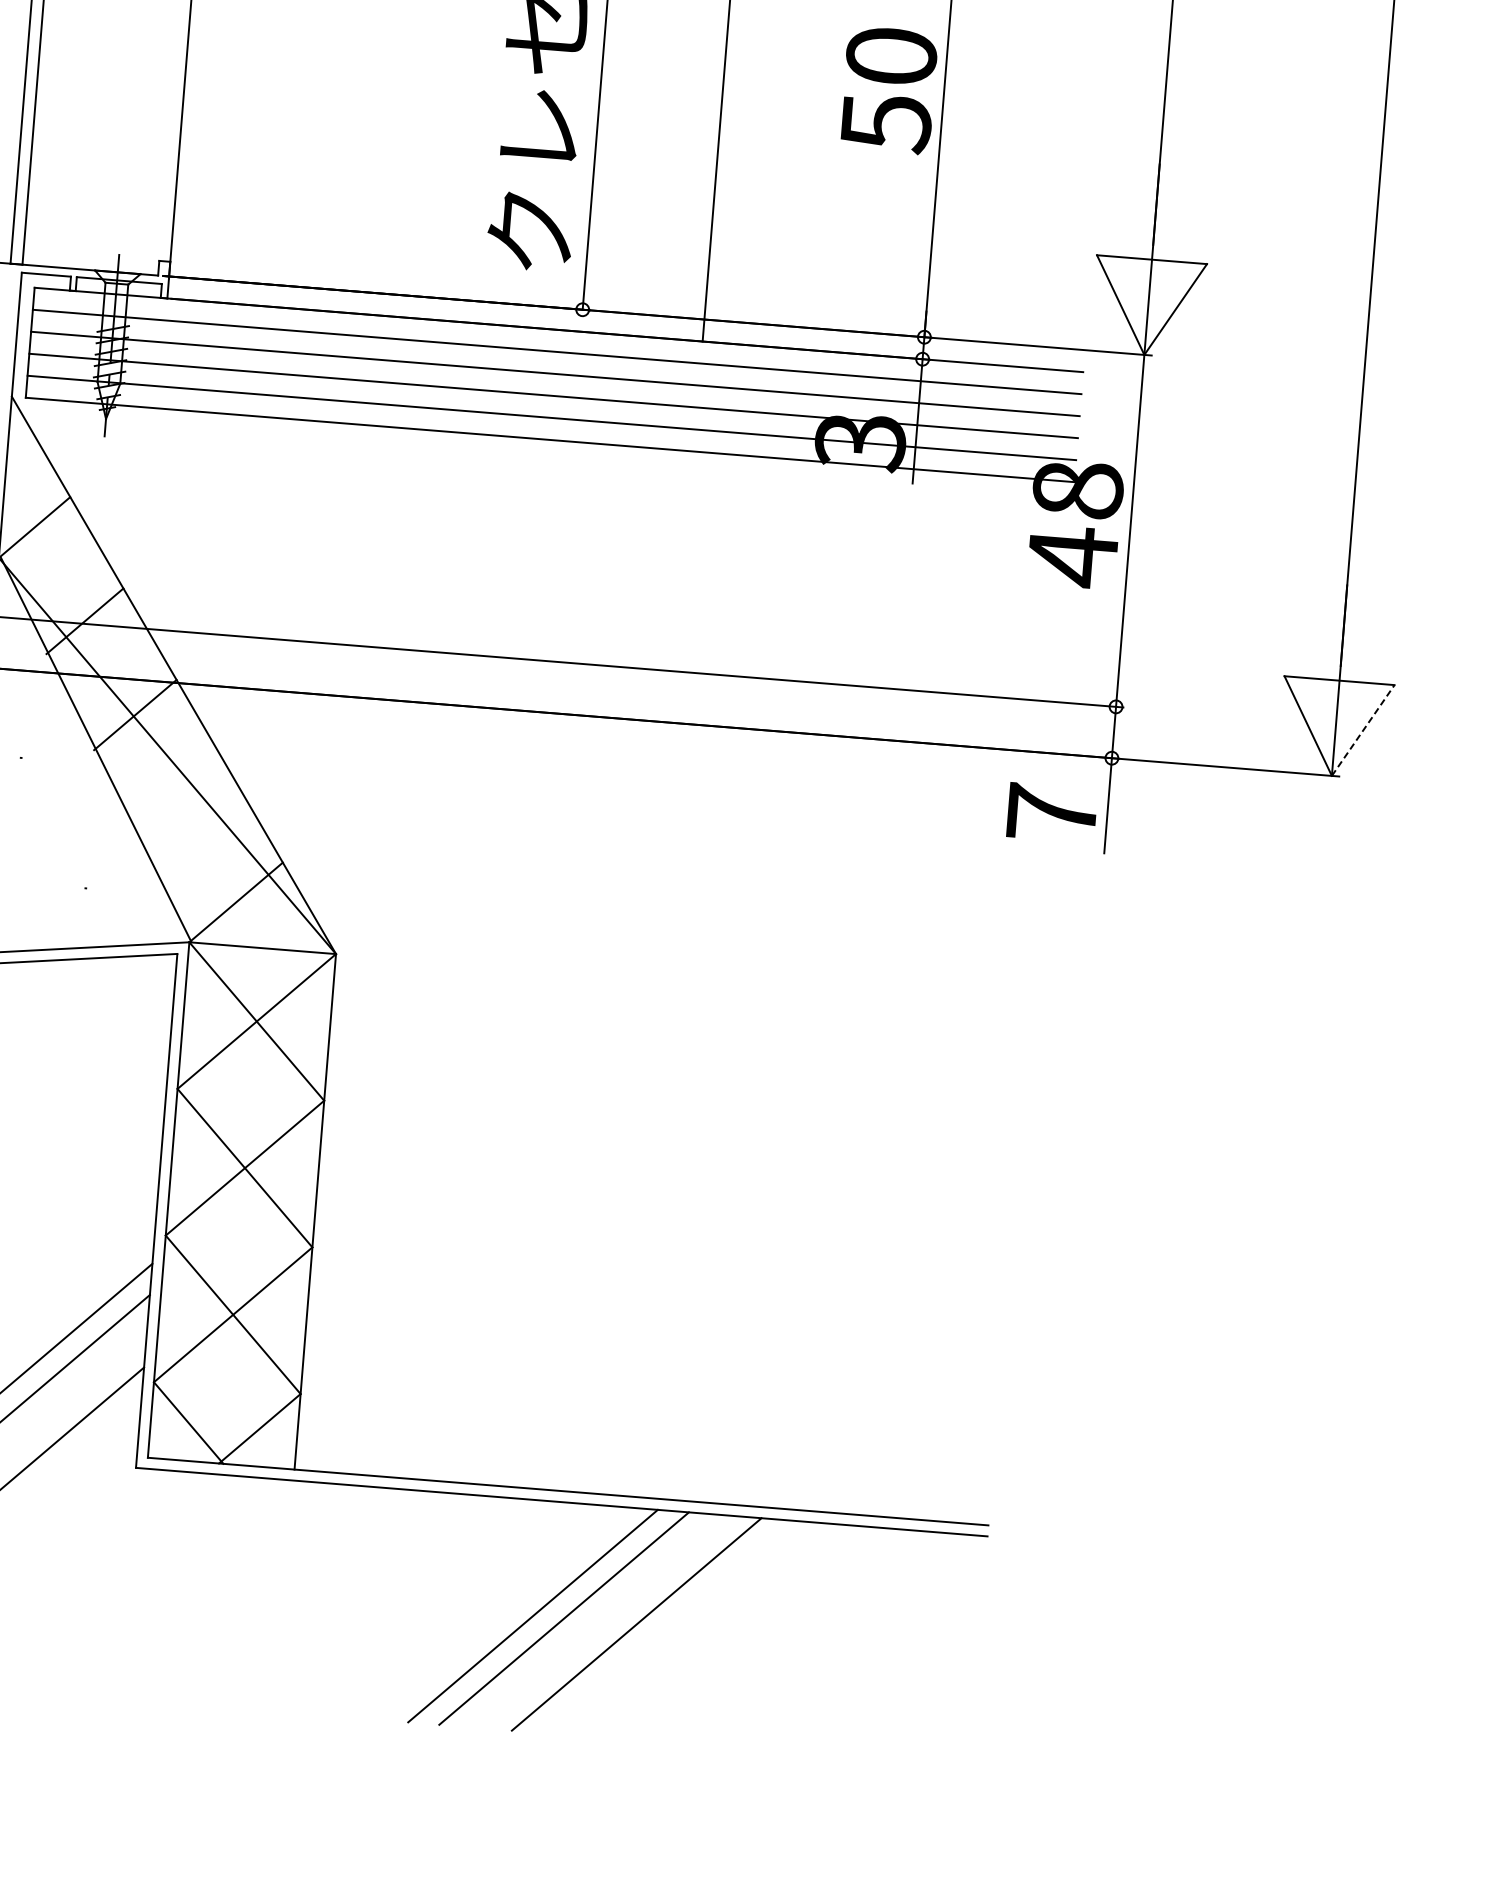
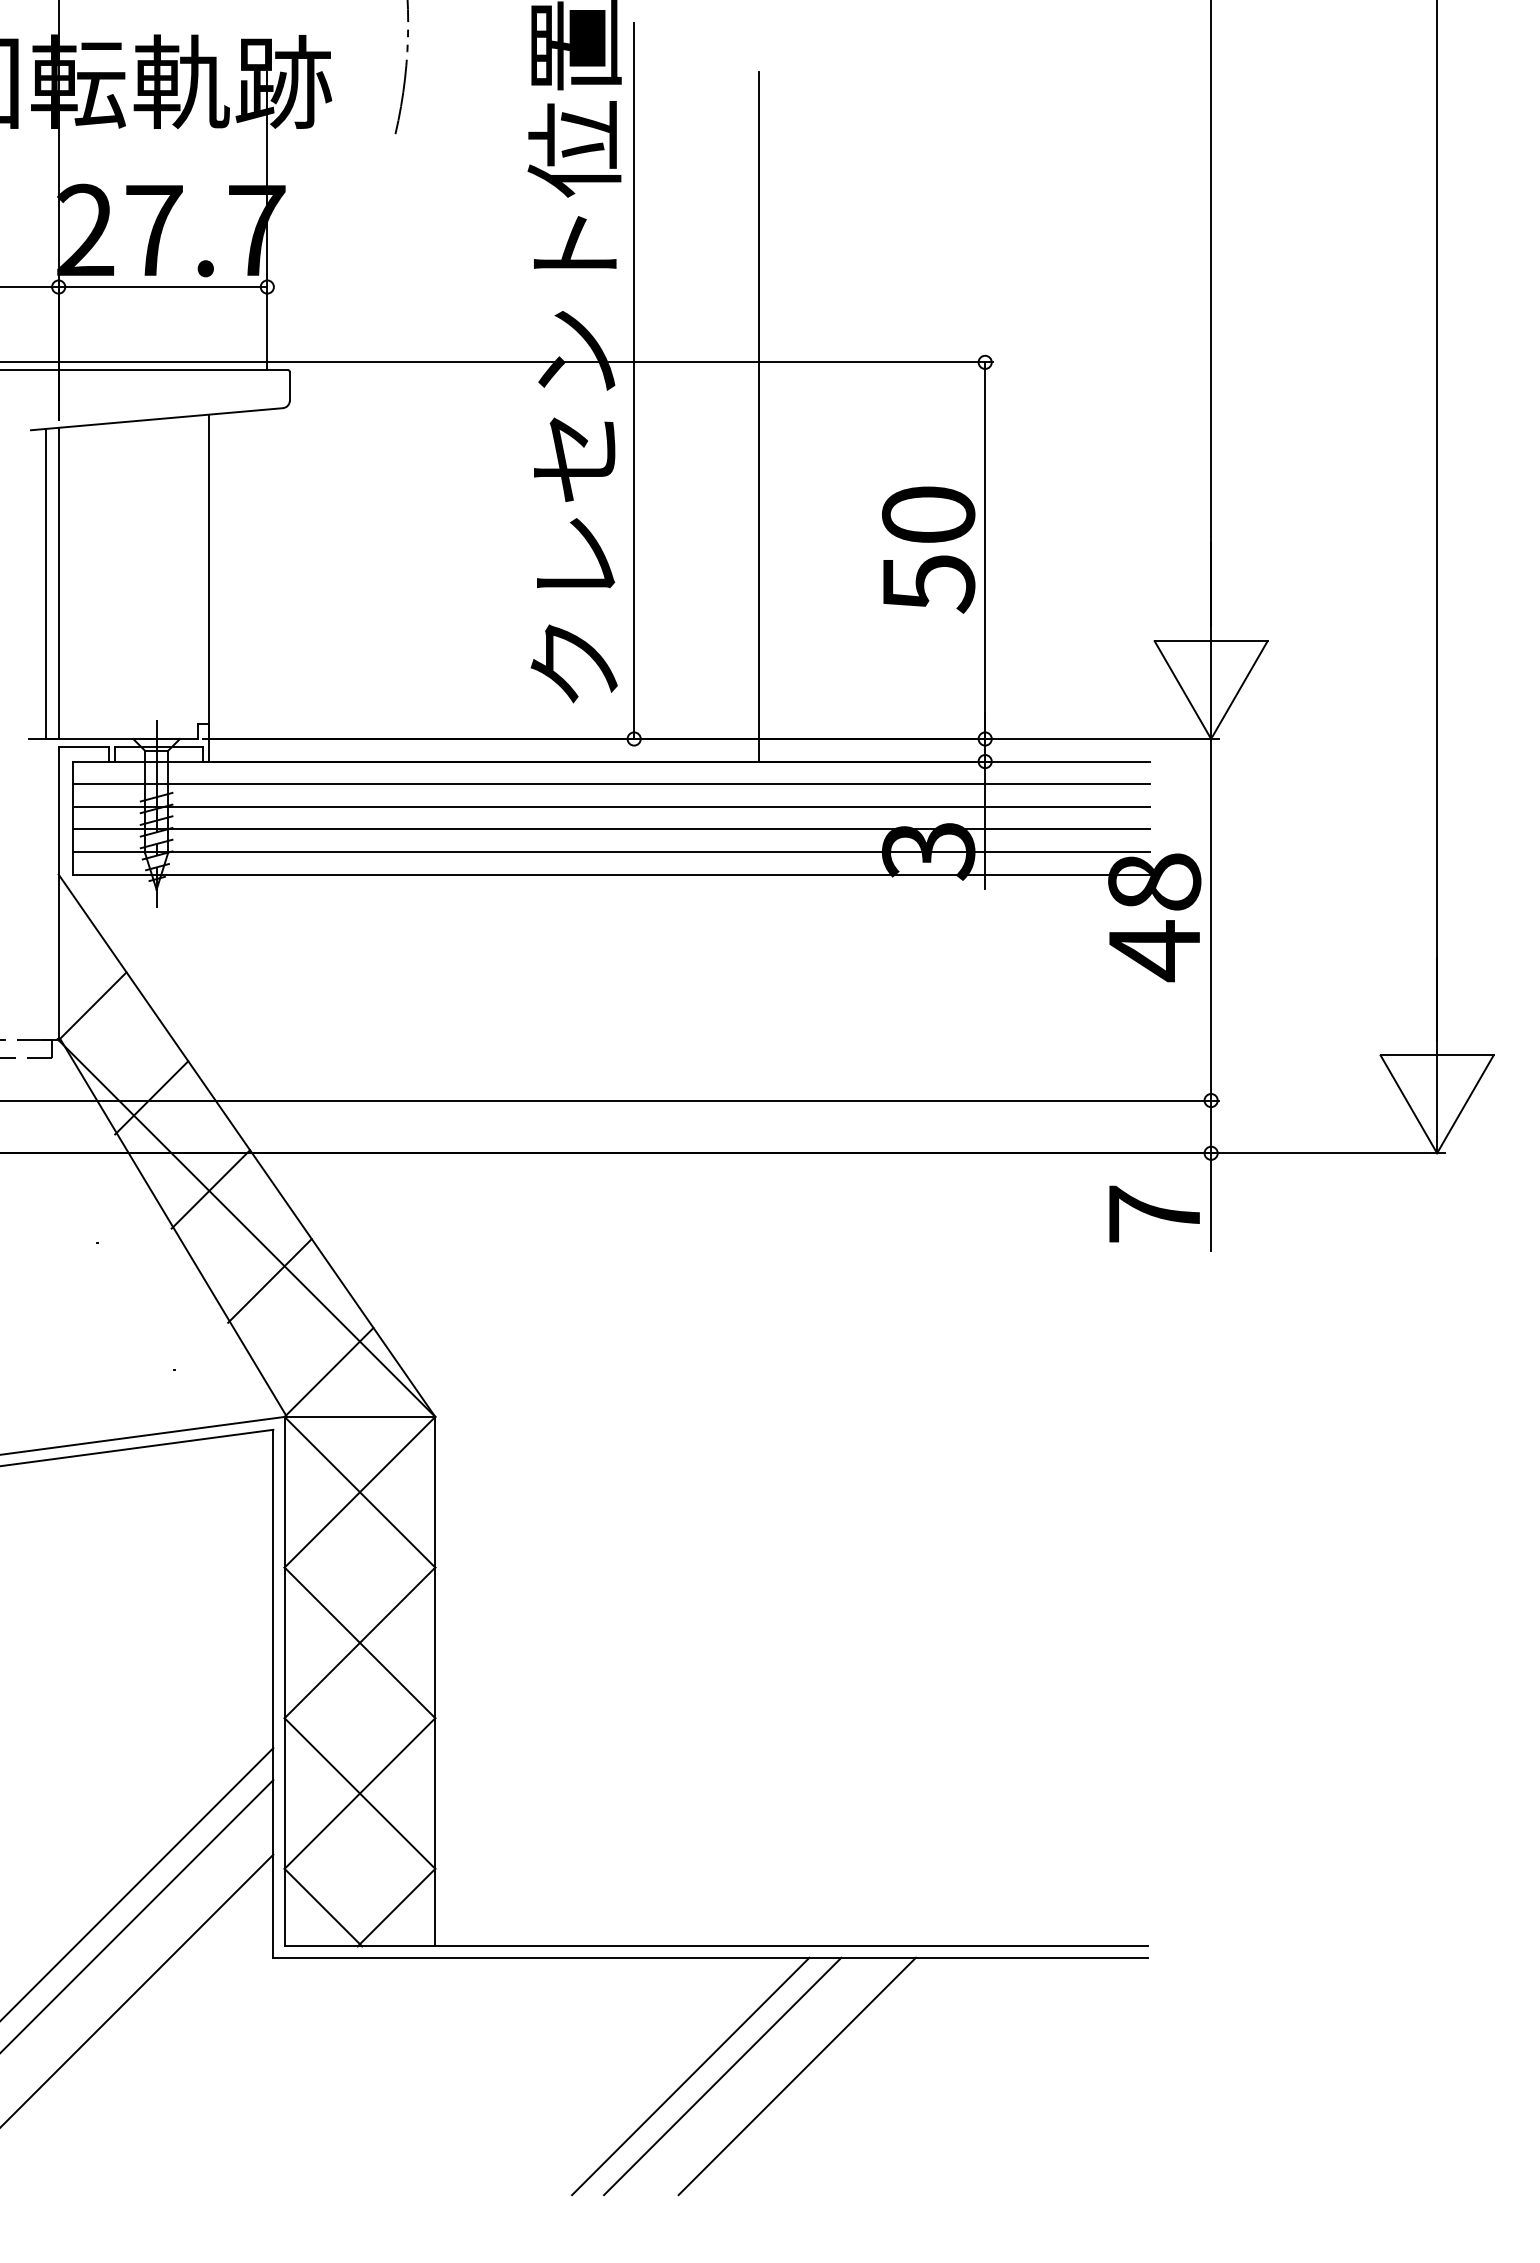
text: (888, 89) -> (928, 549), moved
line: (1363, 729) -> (1465, 1103), dashed -> solid
line: (185, 808) -> (269, 1280), added

